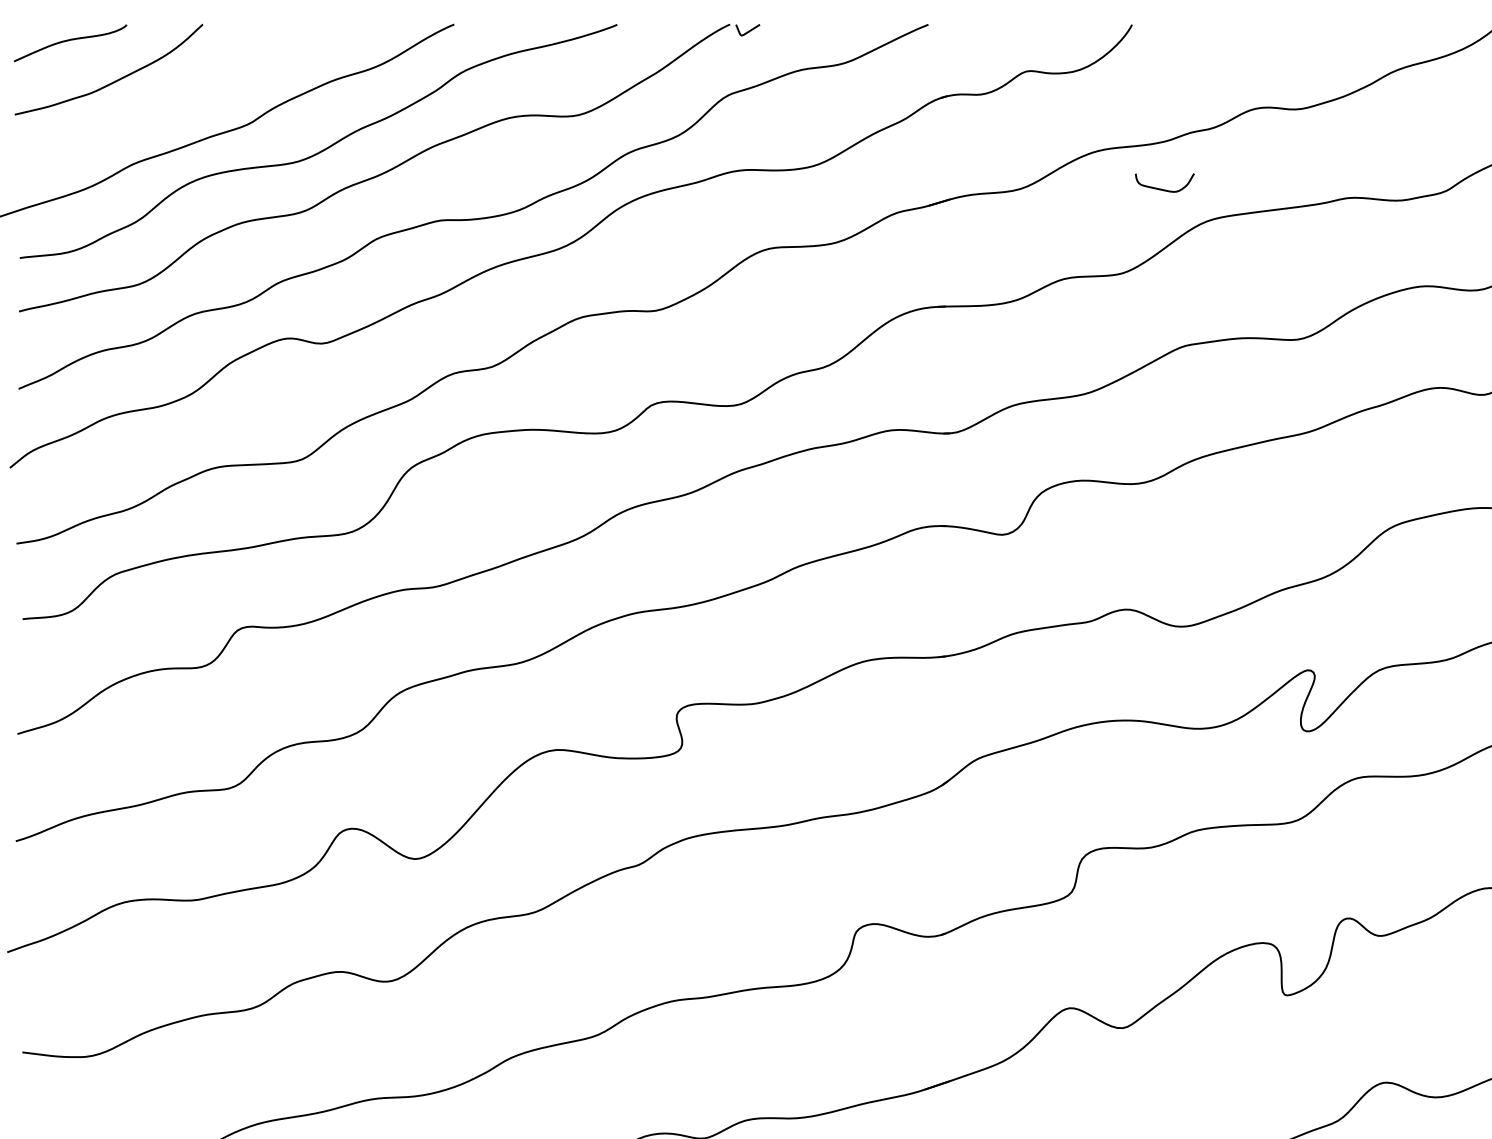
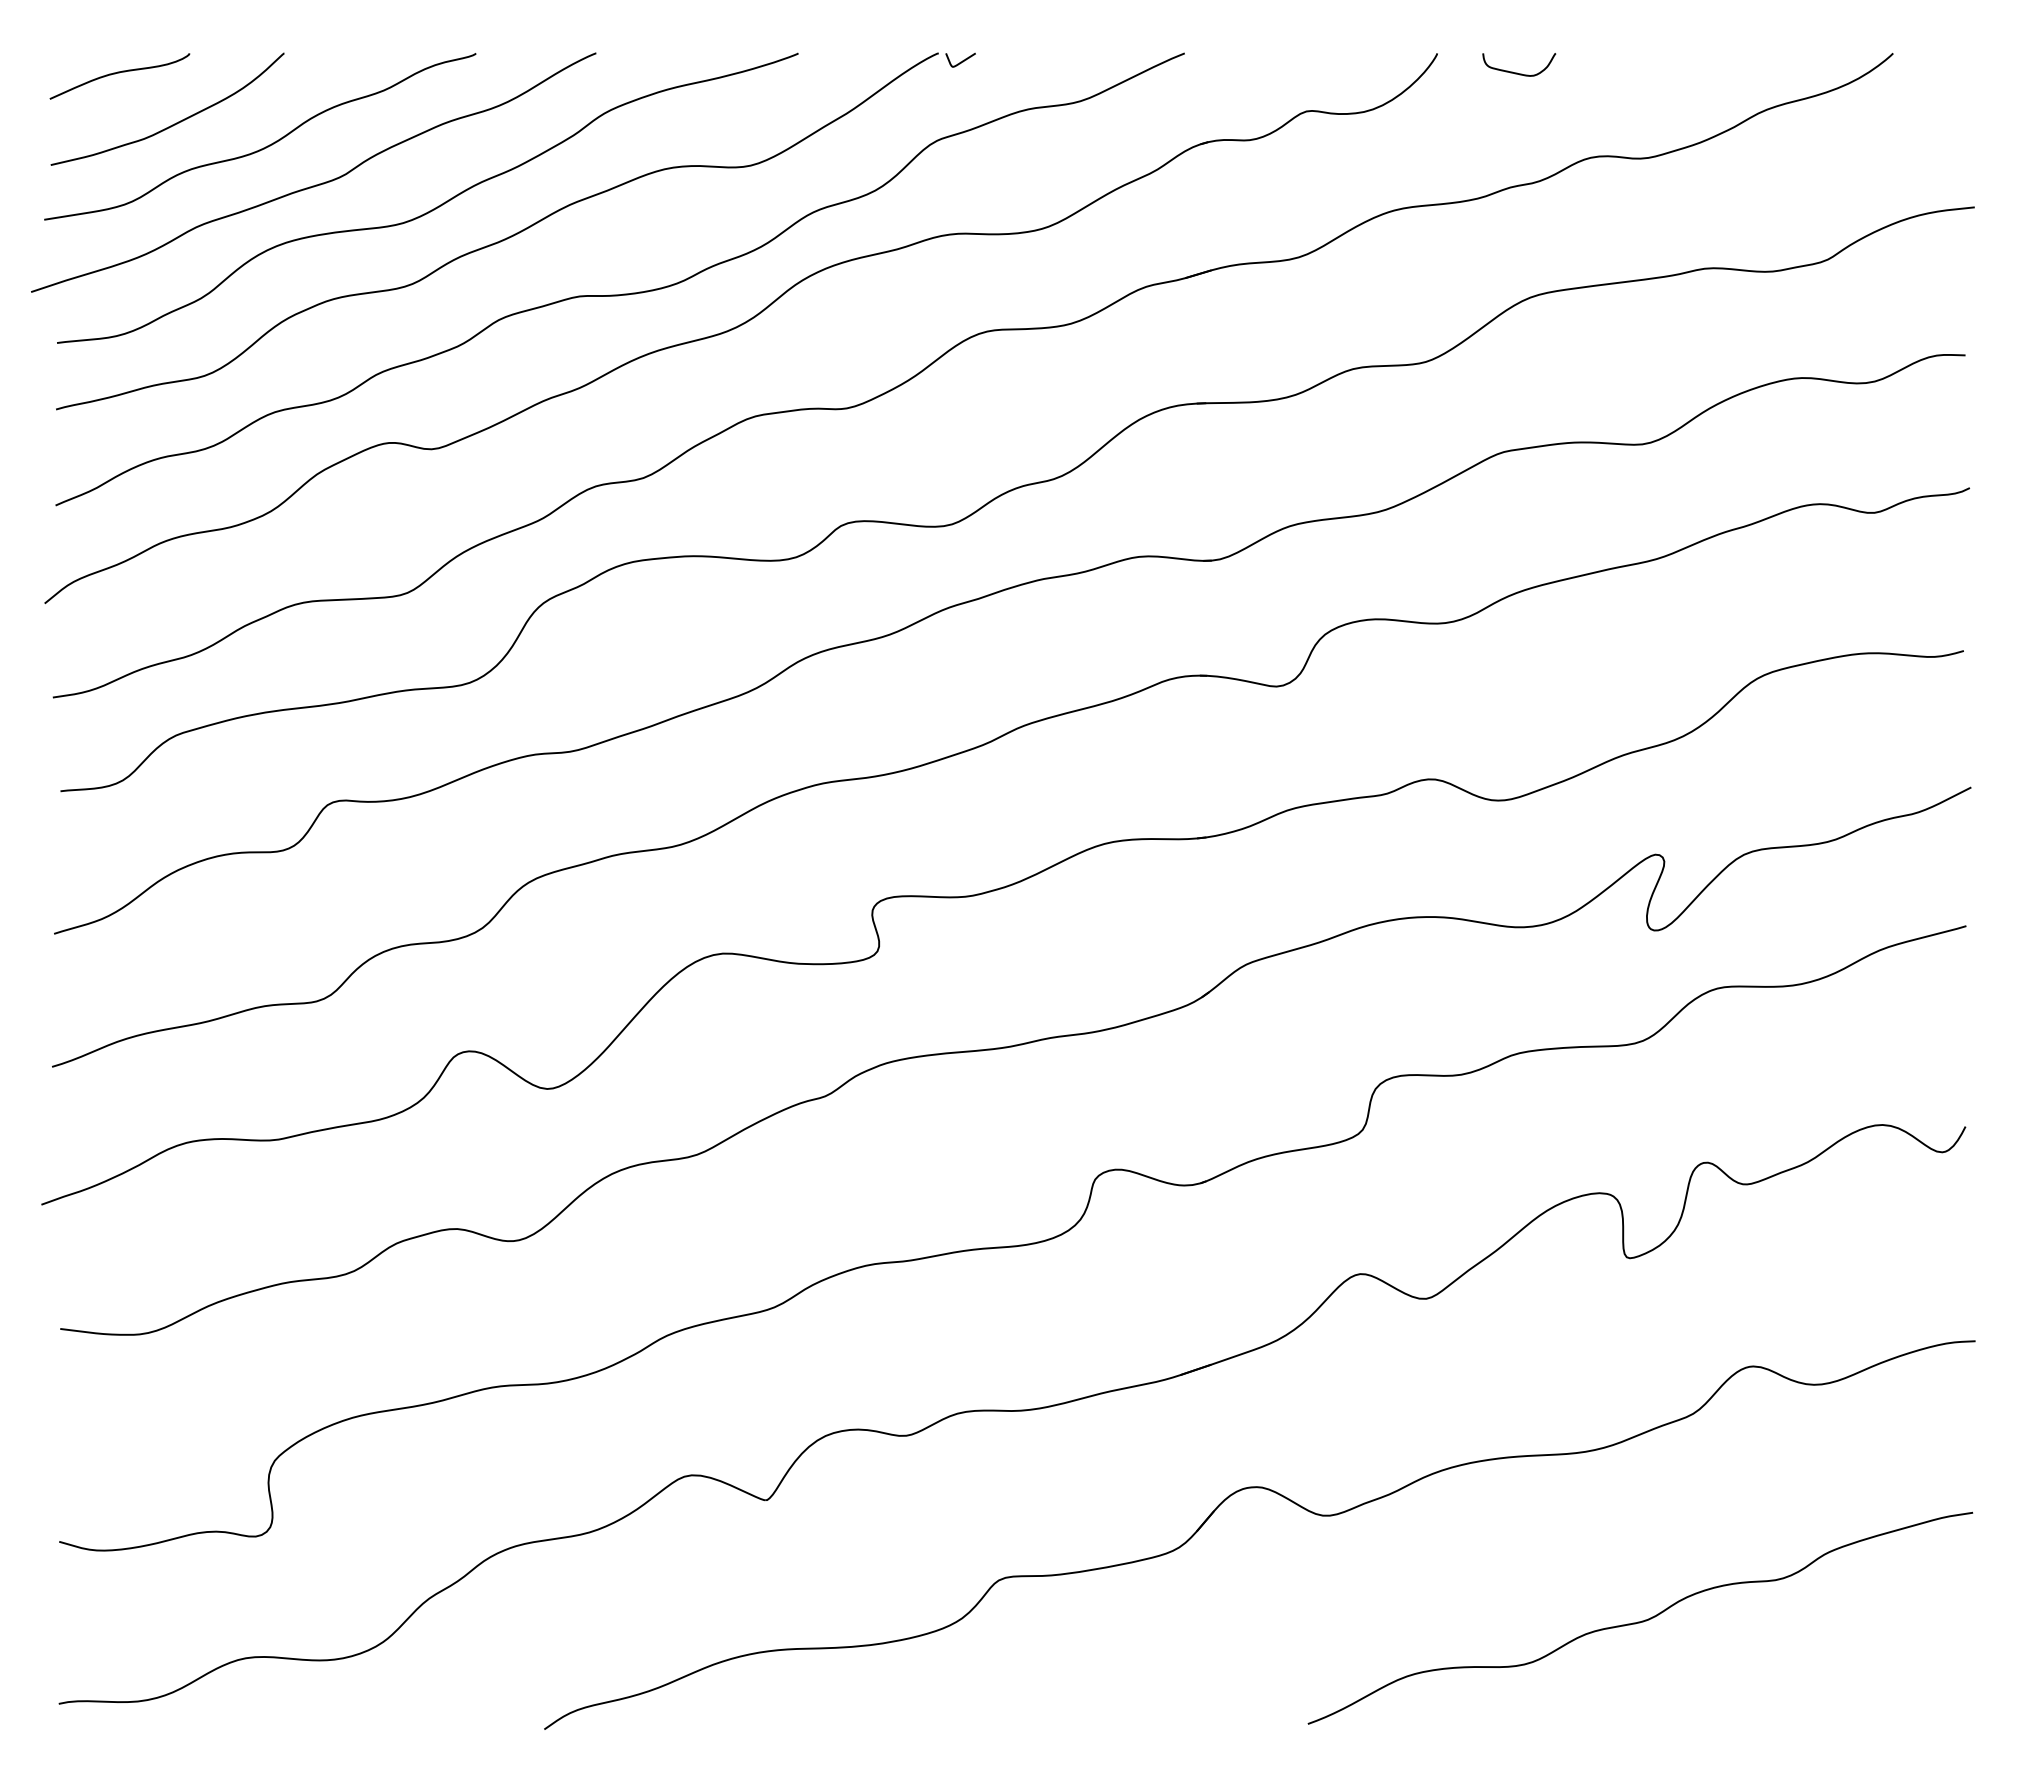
curve: (187, 99) -> (265, 146), added
curve: (1163, 189) -> (1517, 72), moved

